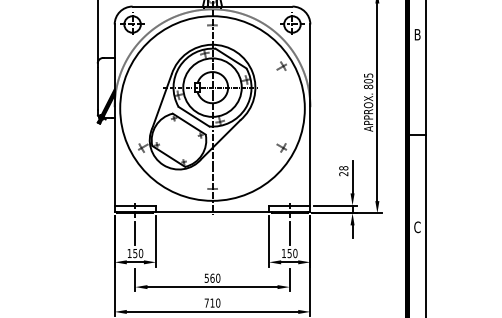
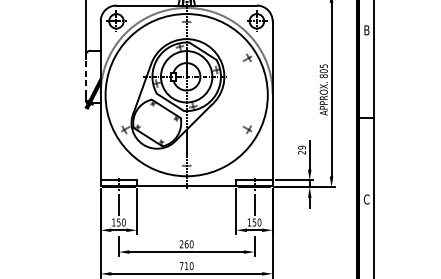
line: (97, 88) -> (85, 77), solid -> dashed
text: (343, 168) -> (301, 147), 28 -> 29
text: (206, 277) -> (181, 243), 560 -> 260

